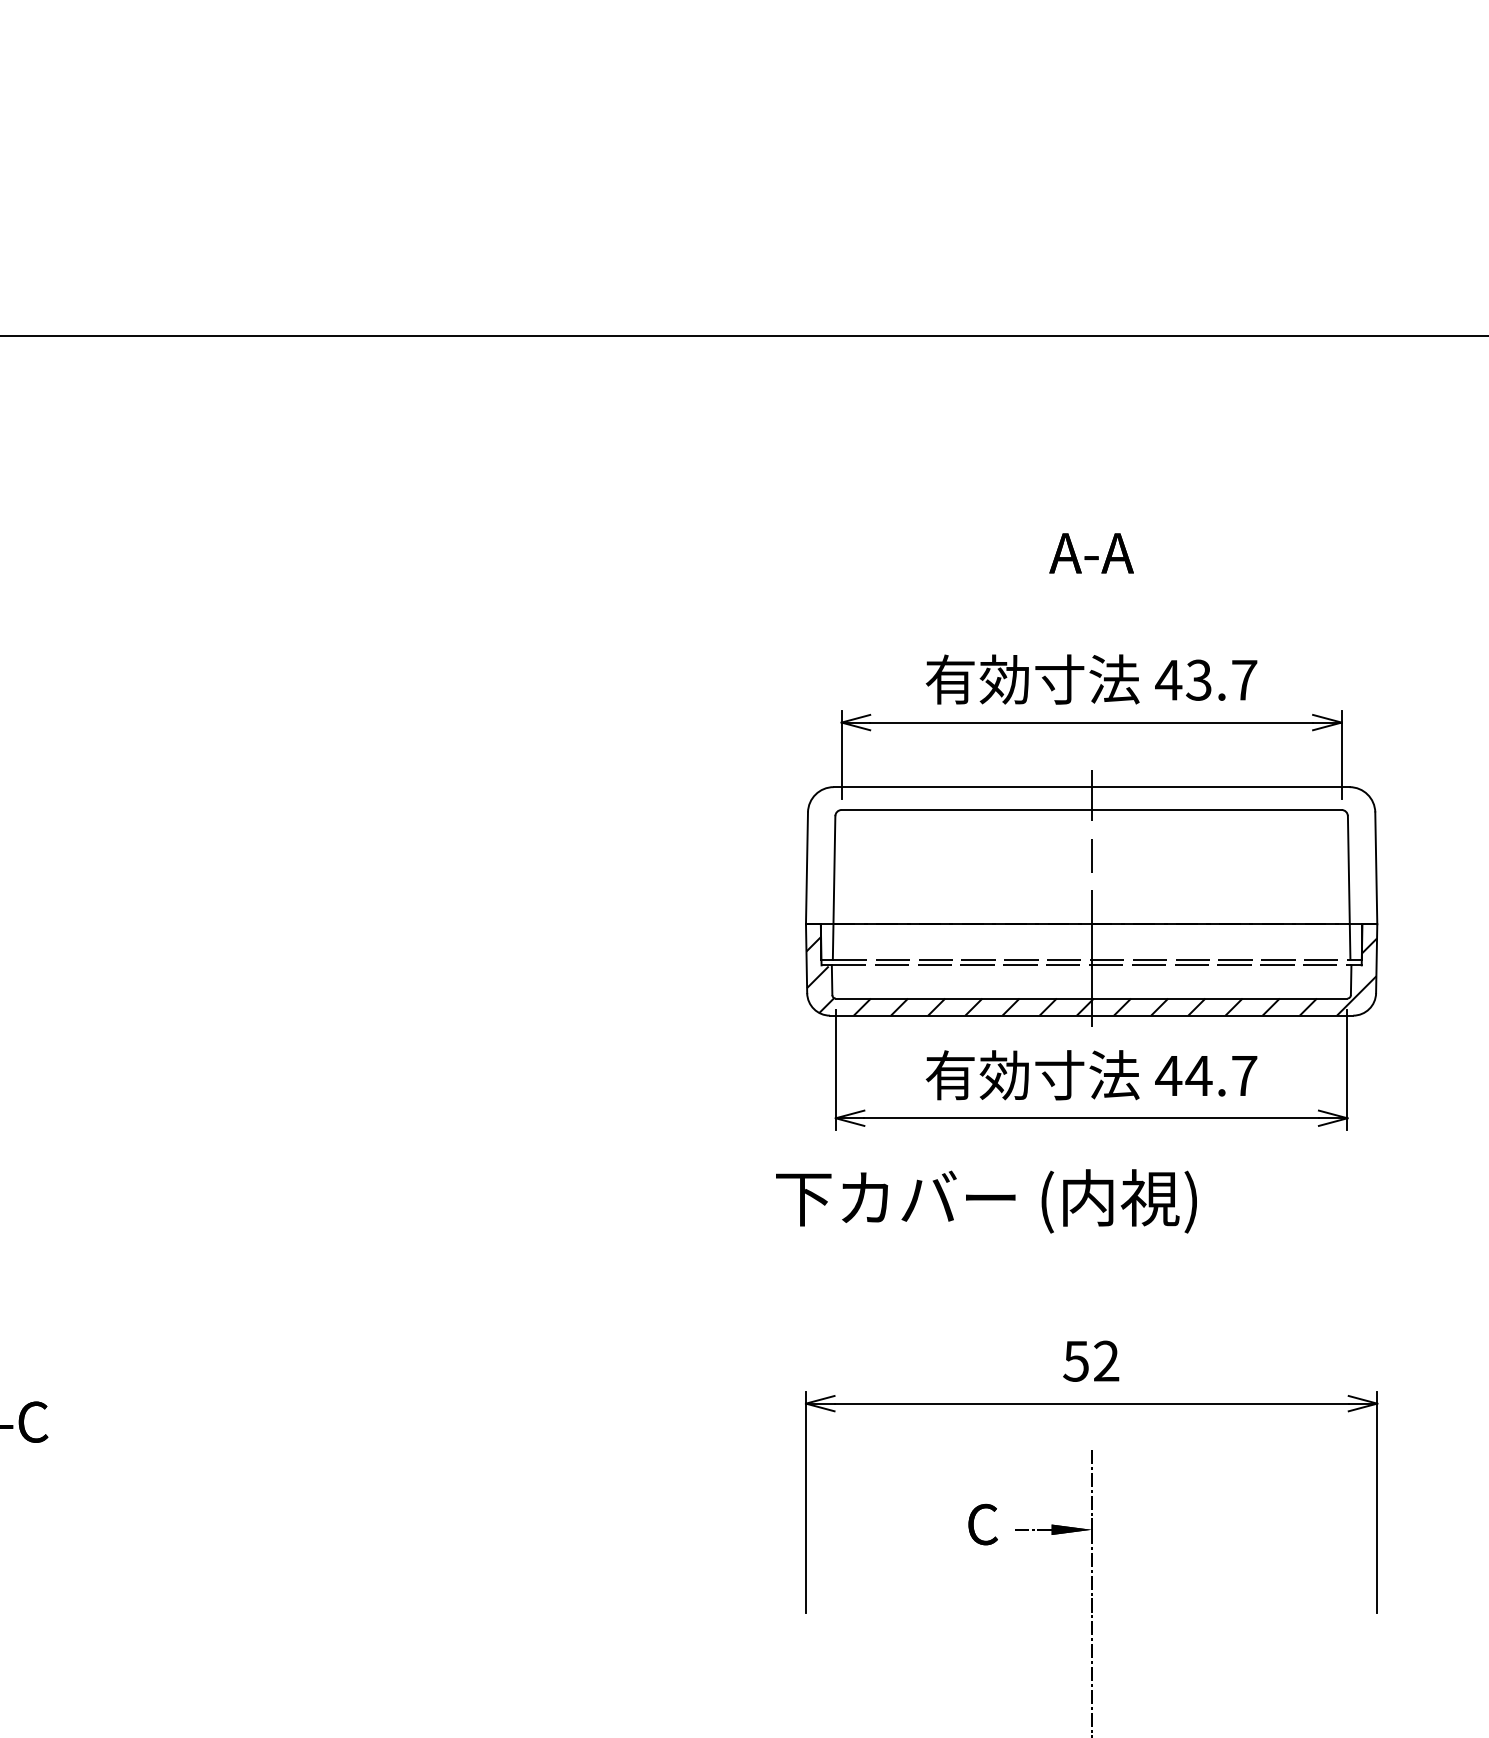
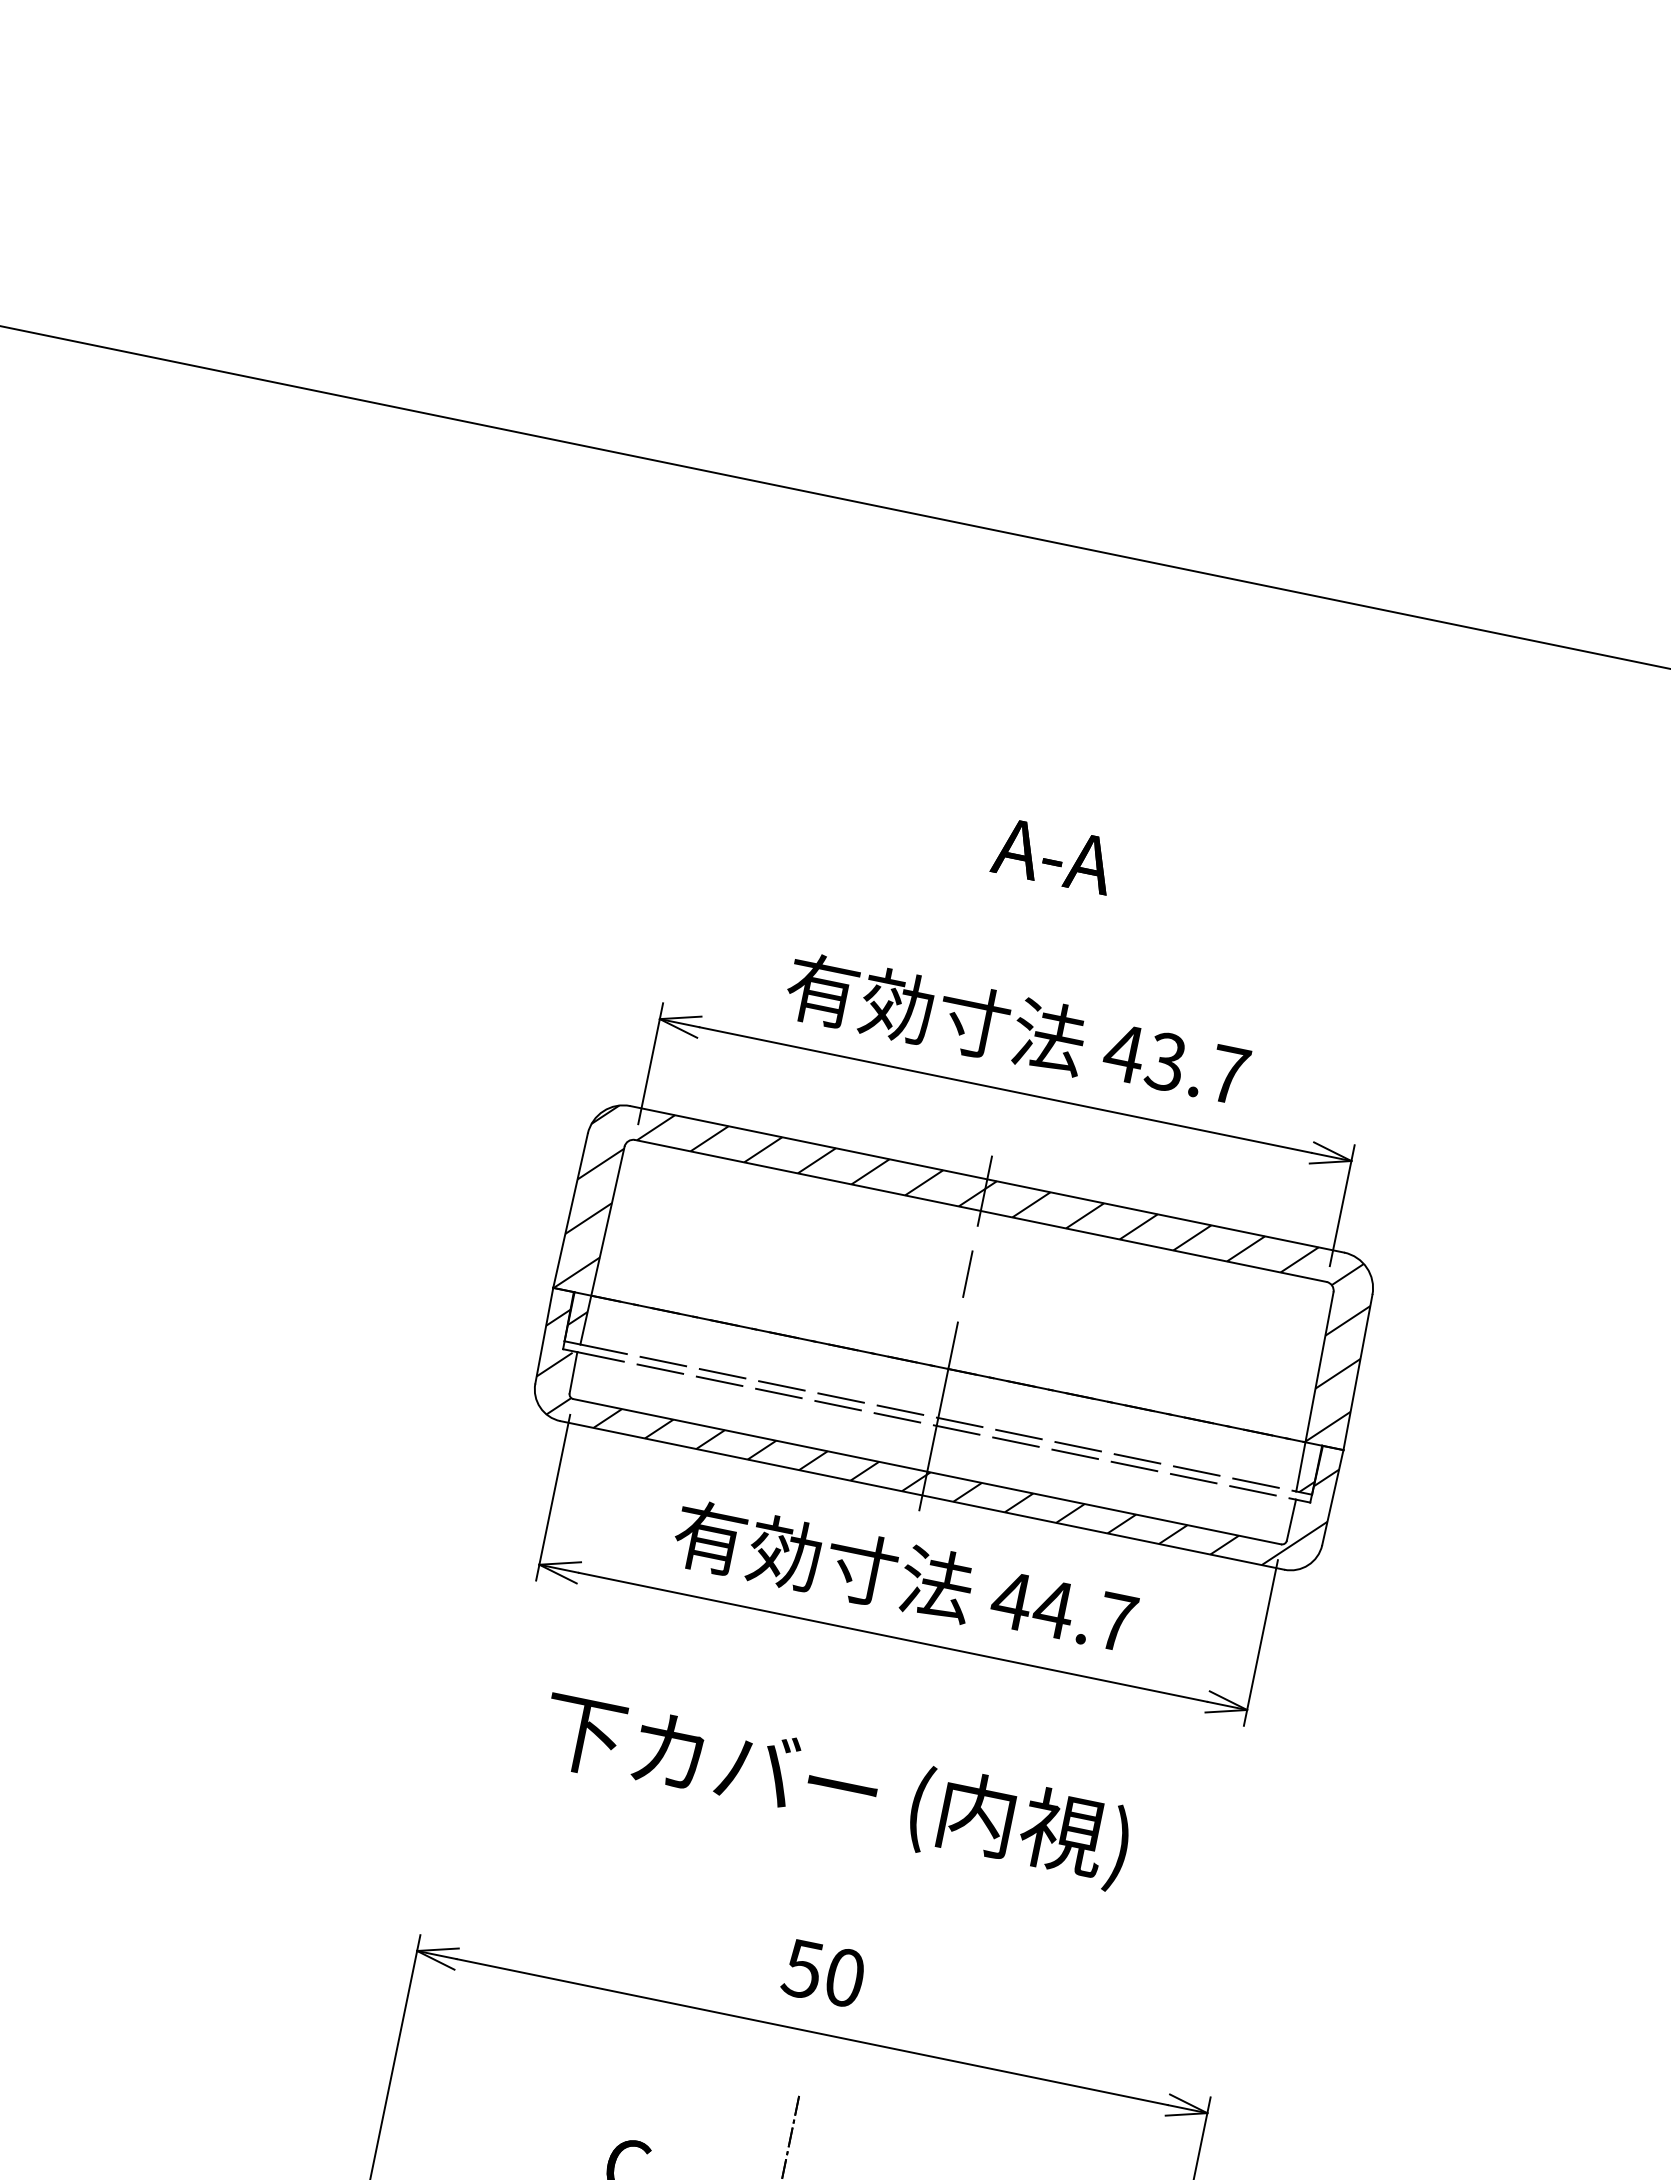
hatch: (1091, 873) -> (962, 1298), added
text: (986, 1201) -> (835, 1790), moved
text: (1106, 1360) -> (845, 1976), 52 -> 50

